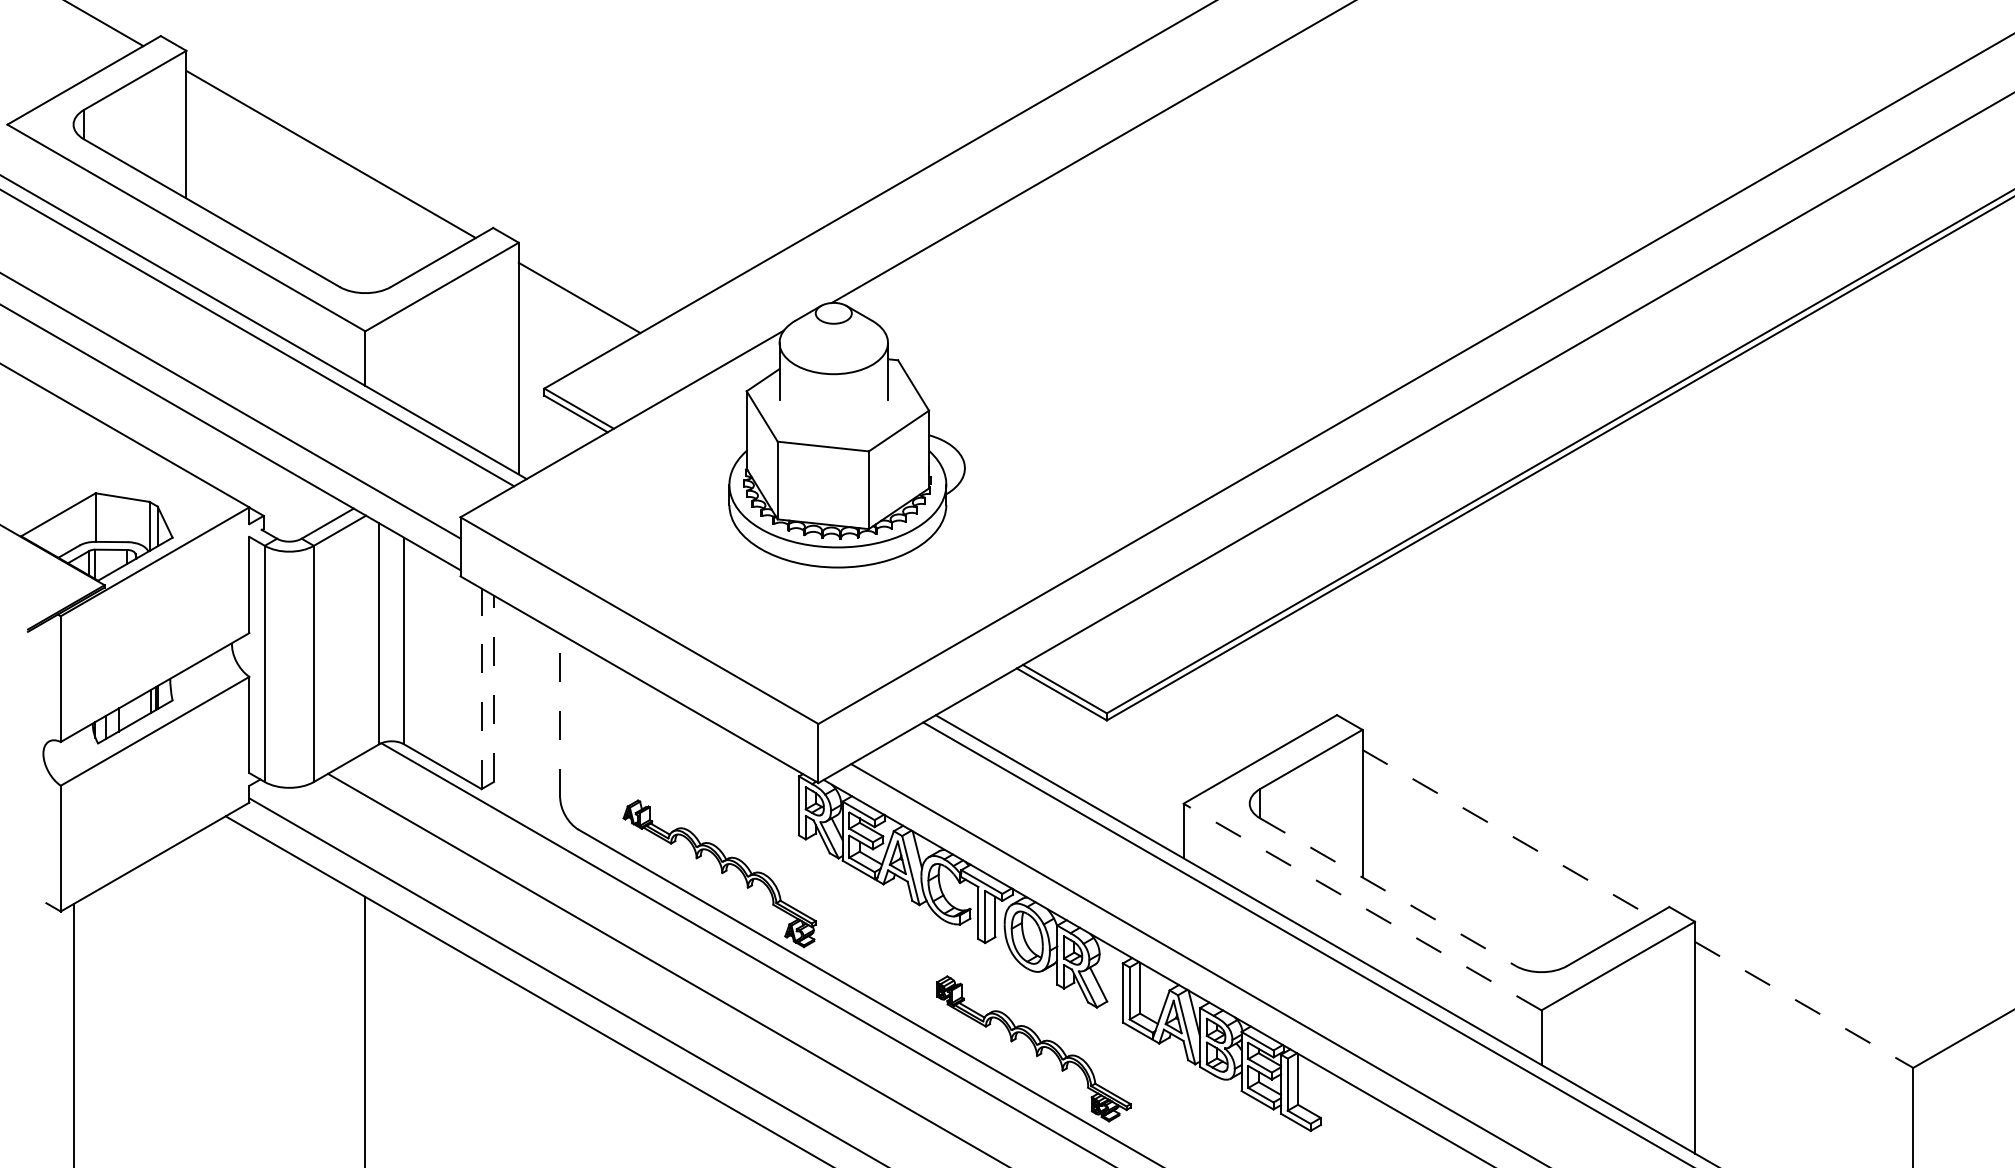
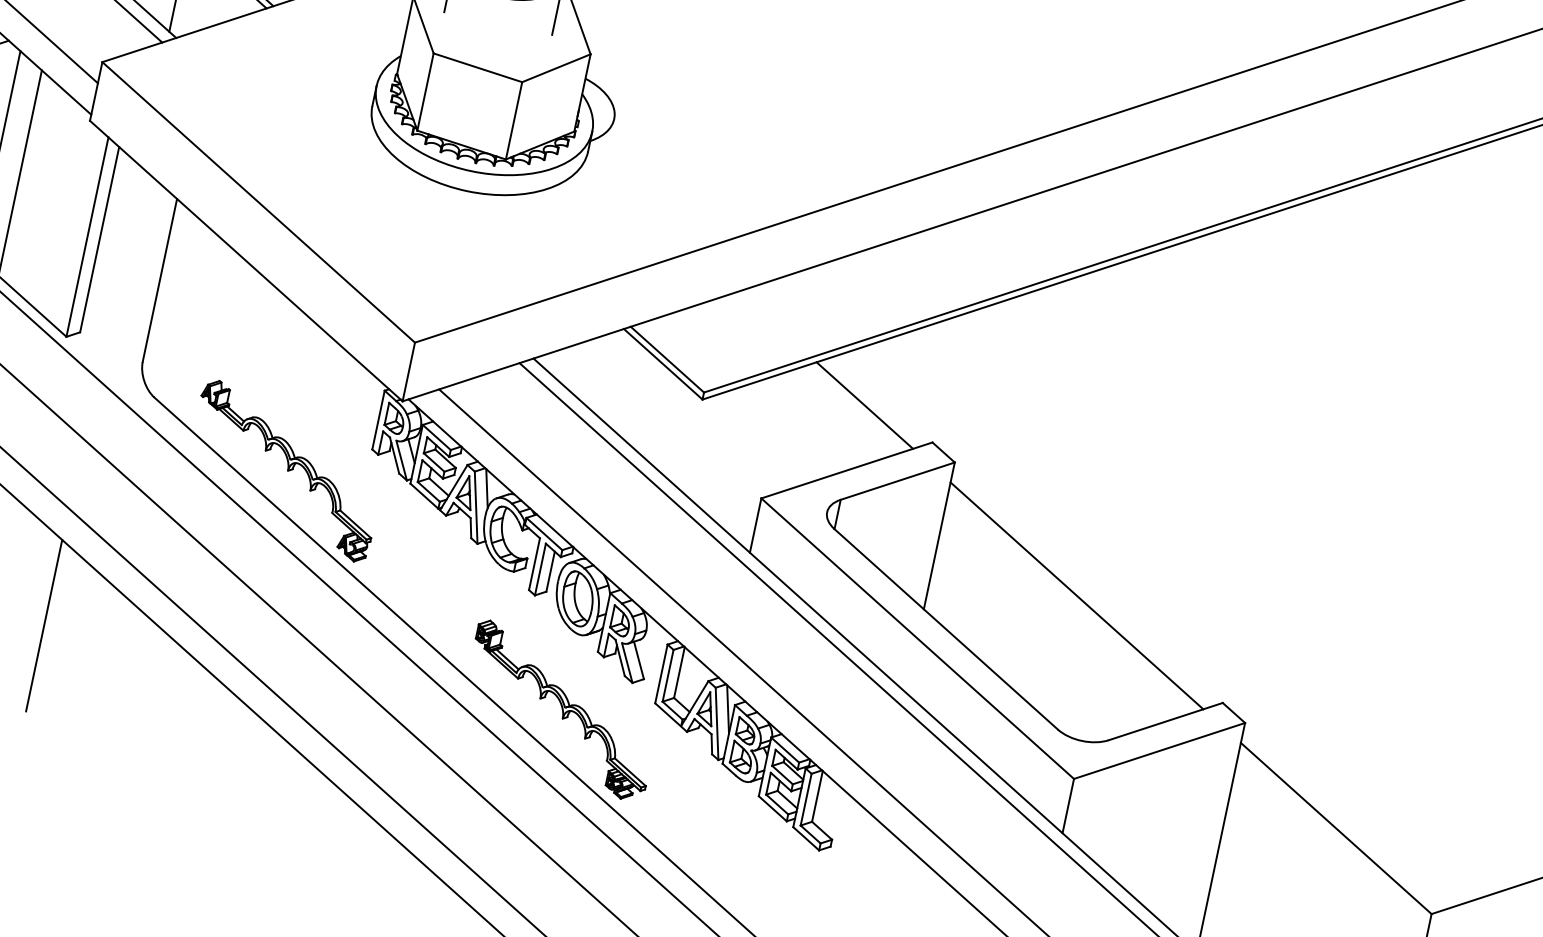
line: (481, 688) -> (87, 236), dashed -> solid
line: (493, 688) -> (99, 239), dashed -> solid
line: (1264, 693) -> (864, 405), added
line: (560, 715) -> (160, 280), dashed -> solid
line: (1507, 833) -> (1077, 595), dashed -> solid
line: (1388, 892) -> (946, 629), dashed -> solid
line: (1362, 907) -> (917, 639), dashed -> solid
line: (1804, 1005) -> (1336, 829), dashed -> solid
line: (518, 1071) -> (43, 625), added

